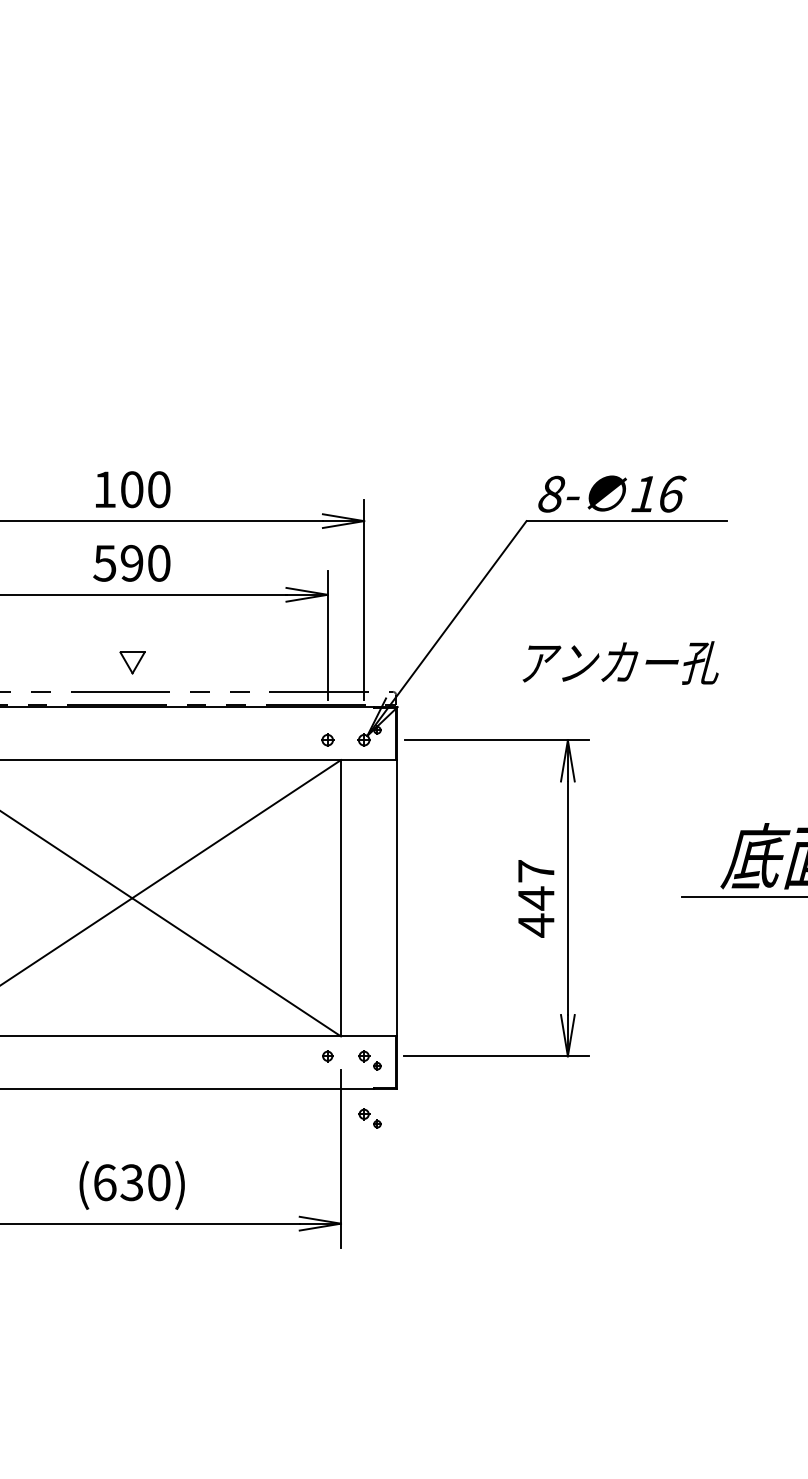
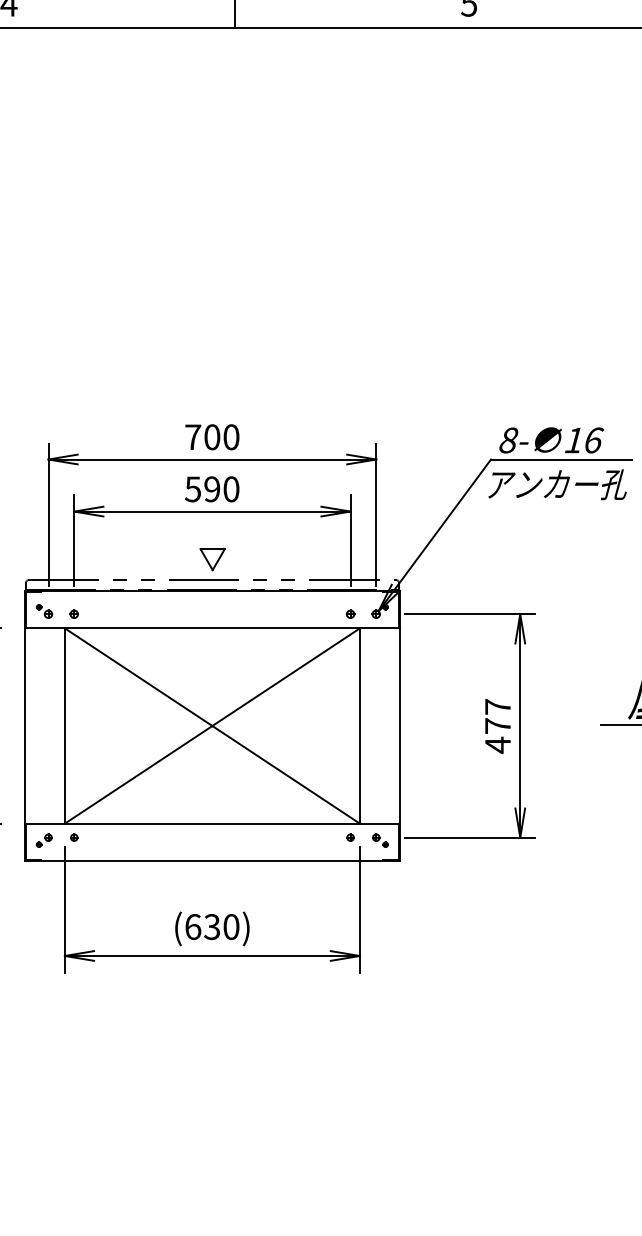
text: (105, 488) -> (193, 436), 100 -> 700
part: (132, 662) -> (212, 559), size x1.43
text: (620, 662) -> (557, 484), moved
text: (535, 897) -> (497, 725), 447 -> 477
part: (370, 1118) -> (380, 881), removed

